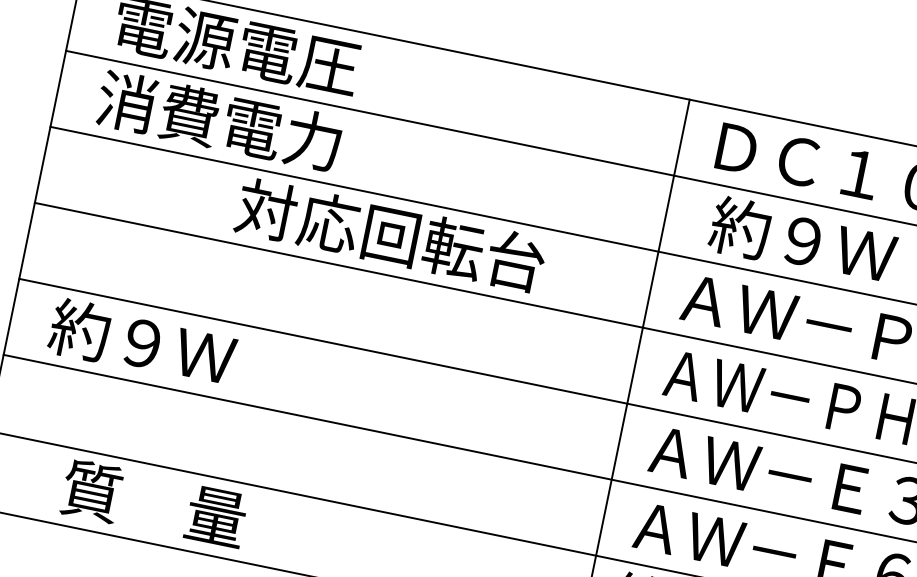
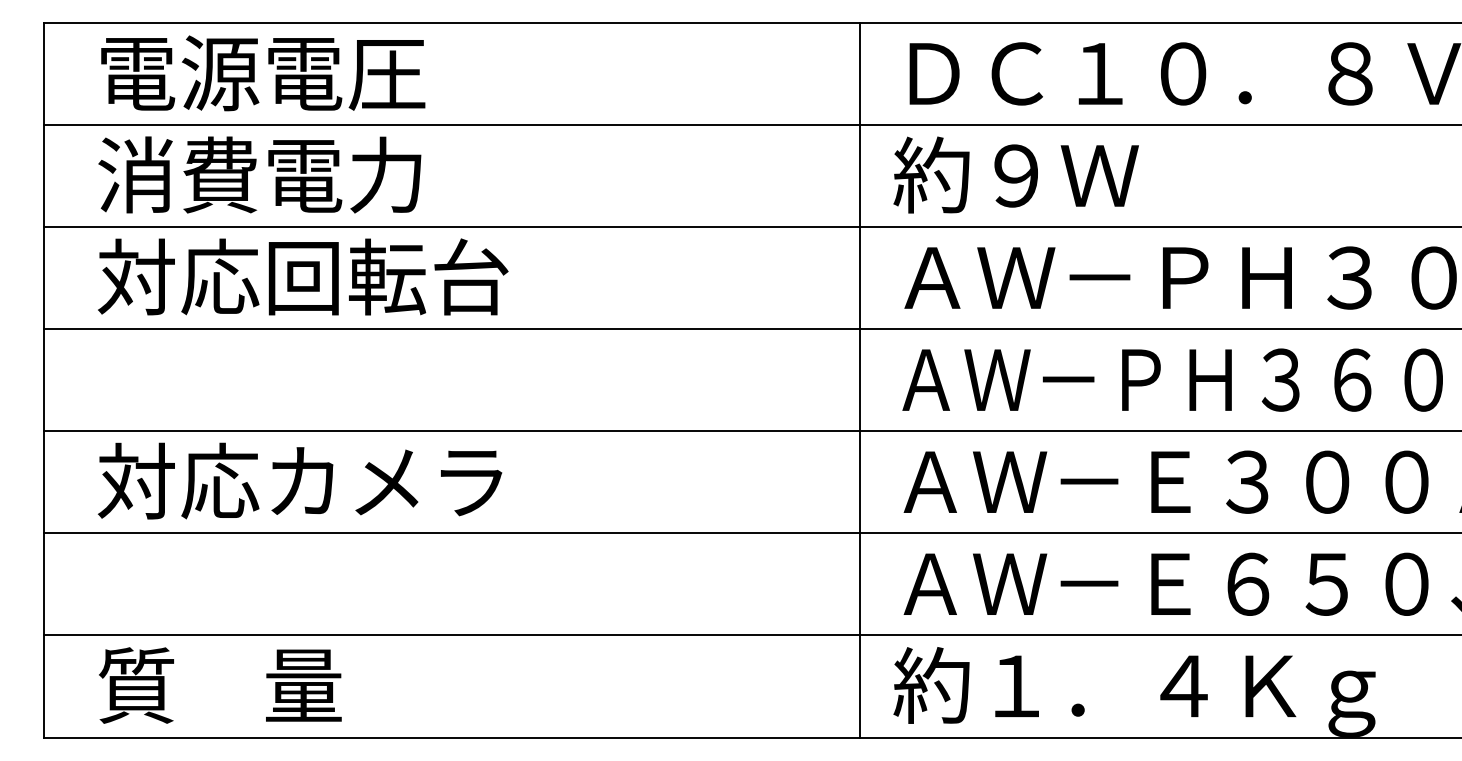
text: (391, 235) -> (303, 276), moved
text: (802, 240) -> (1015, 174), moved
text: (202, 354) -> (299, 480), 約９Ｗ -> 対応カメラ
text: (154, 503) -> (220, 685), moved

